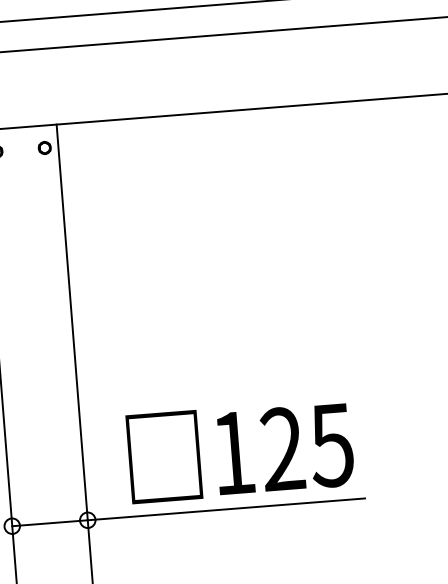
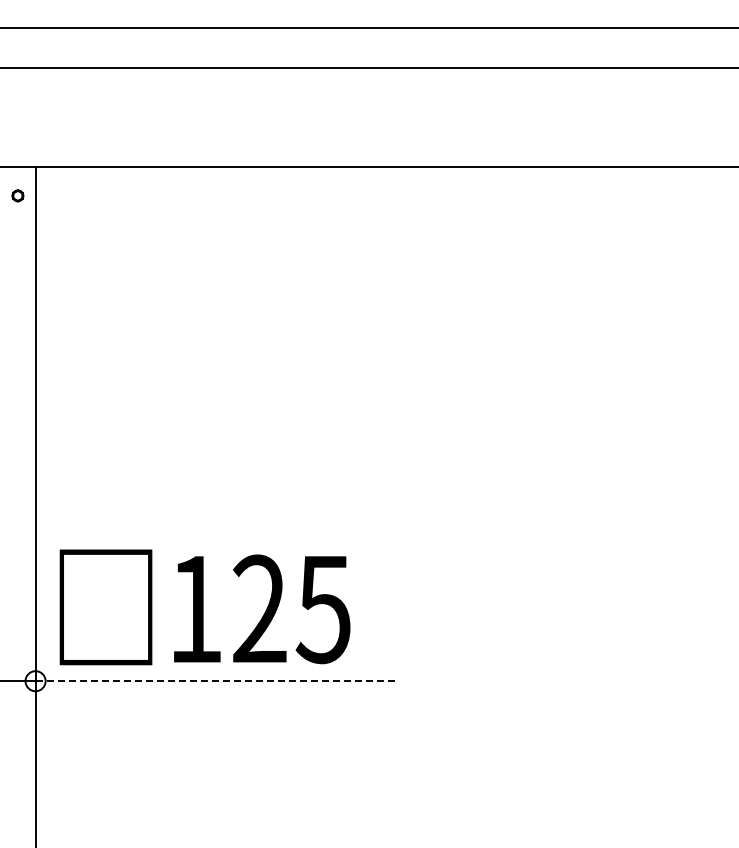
circle: (44, 147) -> (17, 195), size x0.7
text: (240, 451) -> (204, 607), moved
line: (226, 509) -> (216, 681), solid -> dashed

